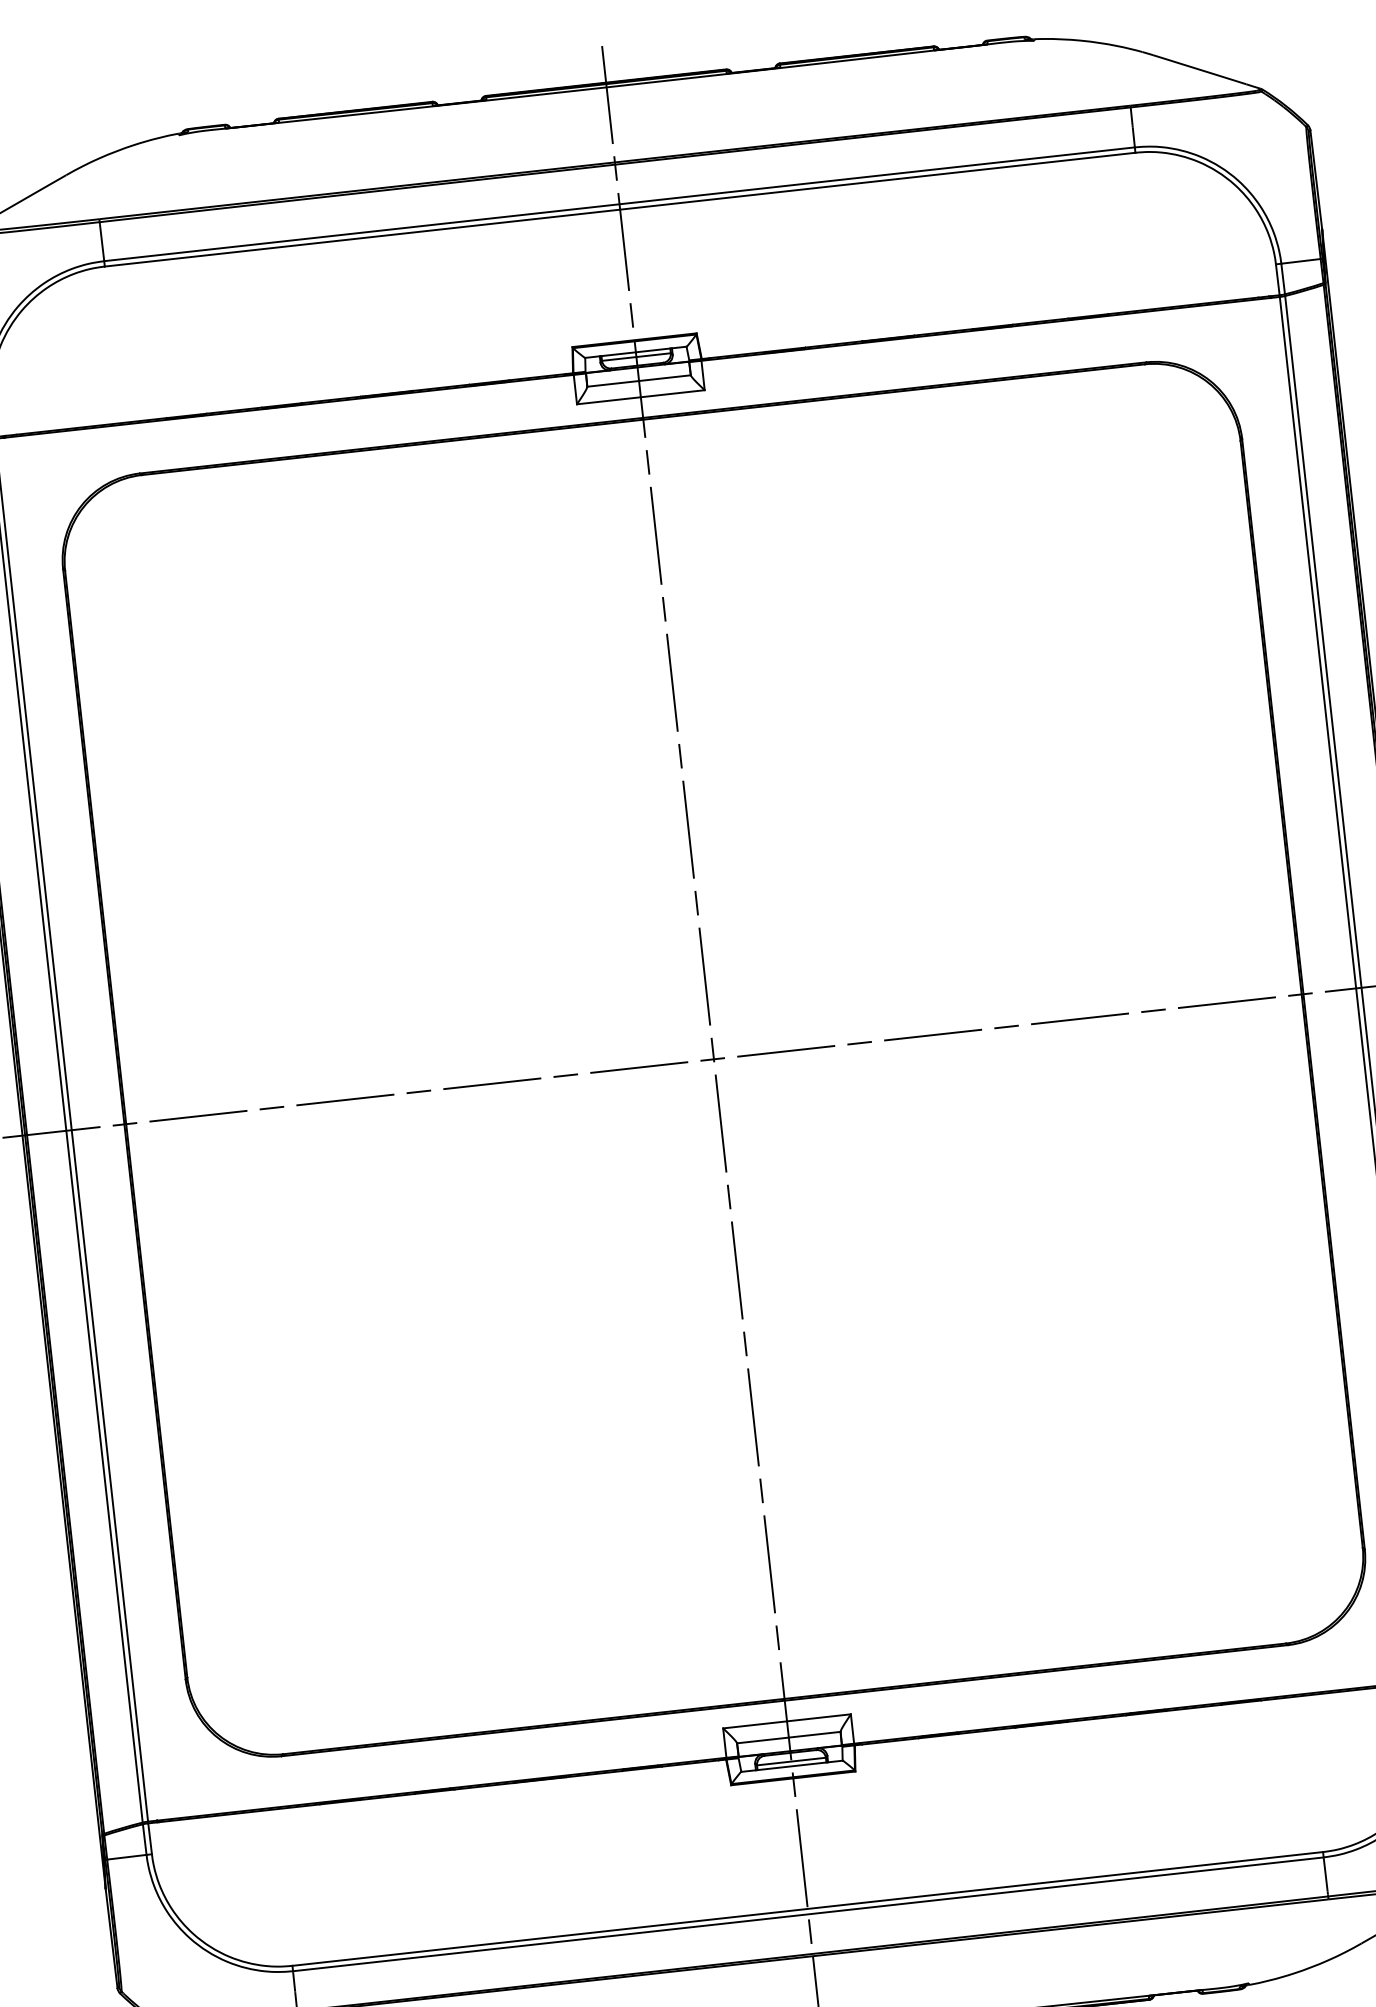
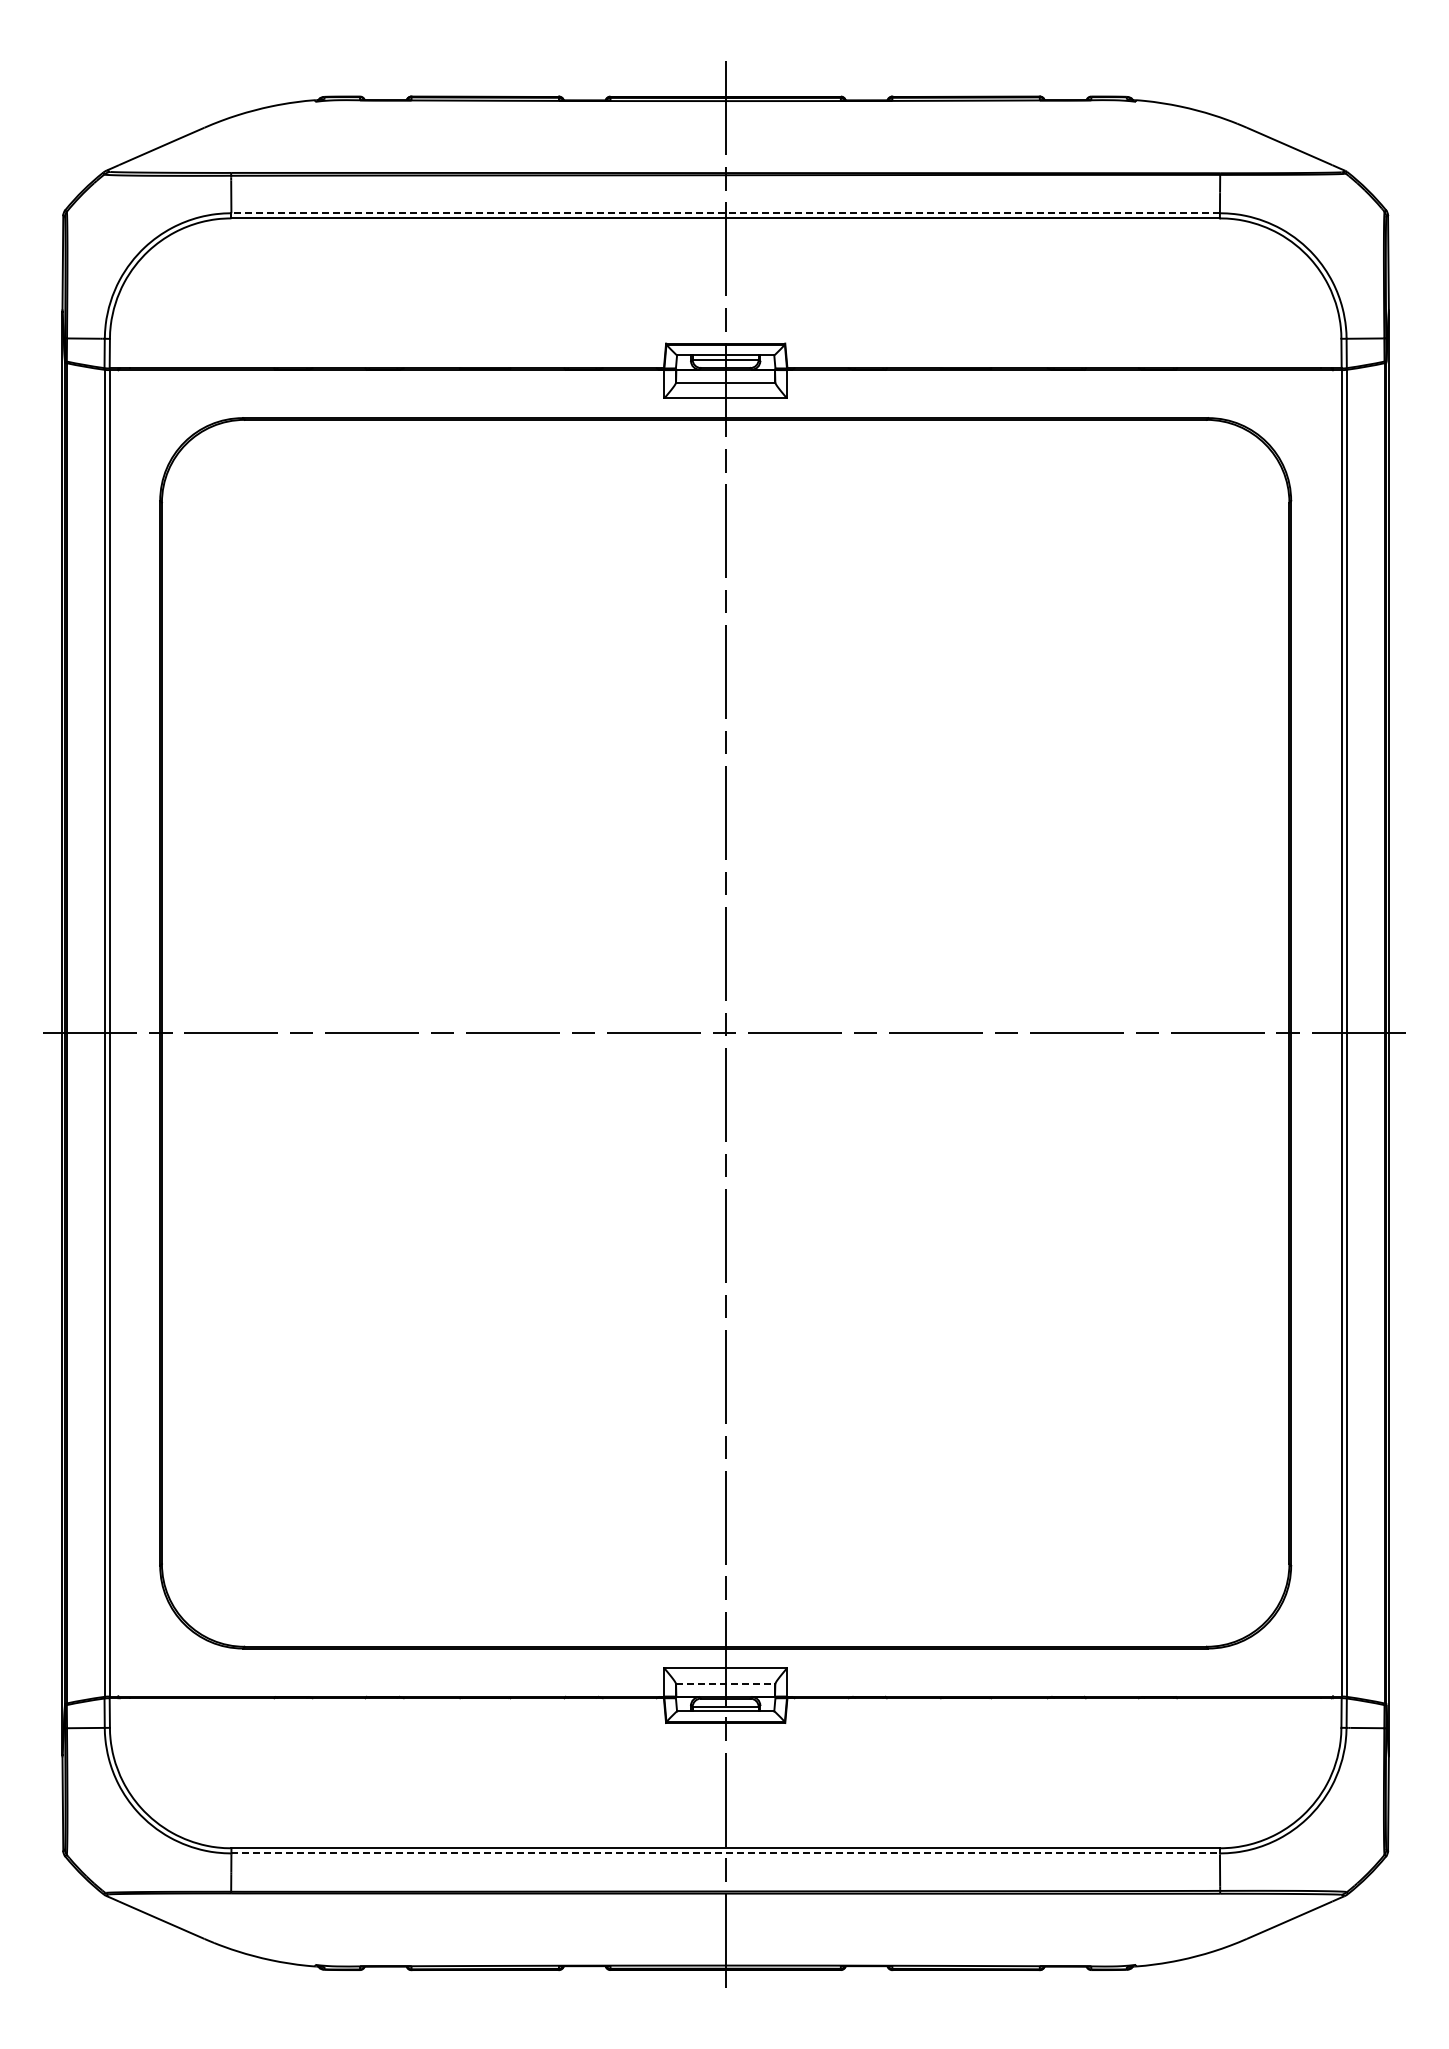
line: (619, 204) -> (725, 213), solid -> dashed
line: (788, 1737) -> (725, 1683), solid -> dashed
line: (809, 1914) -> (726, 1853), solid -> dashed

